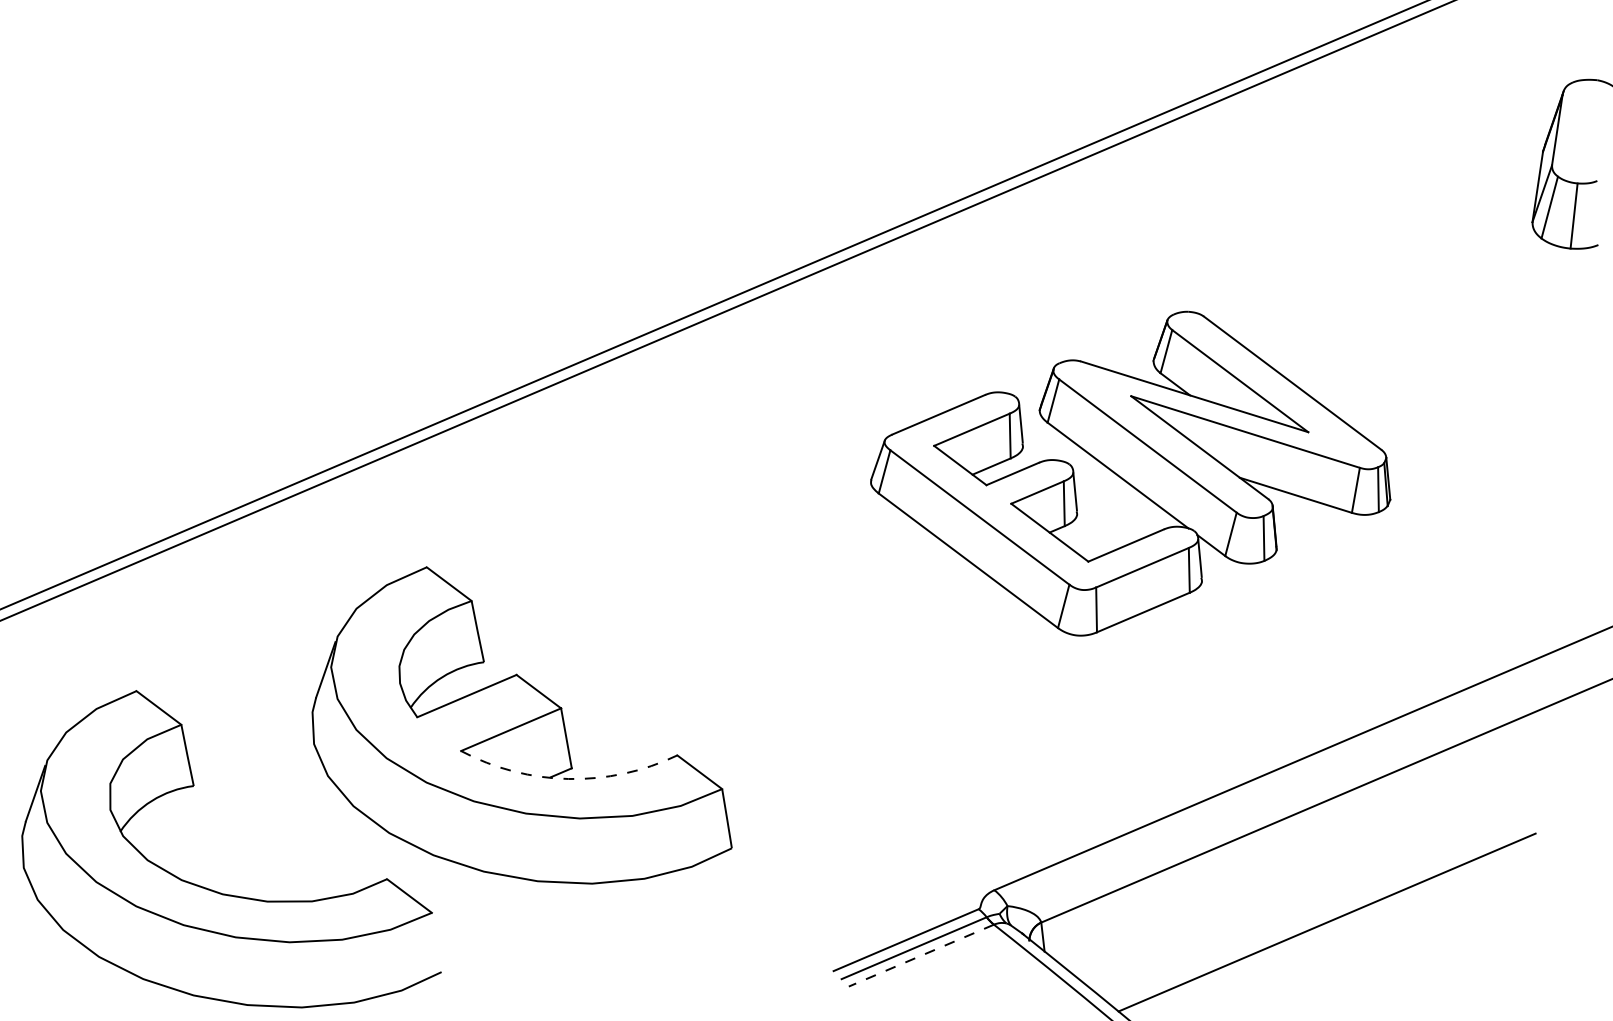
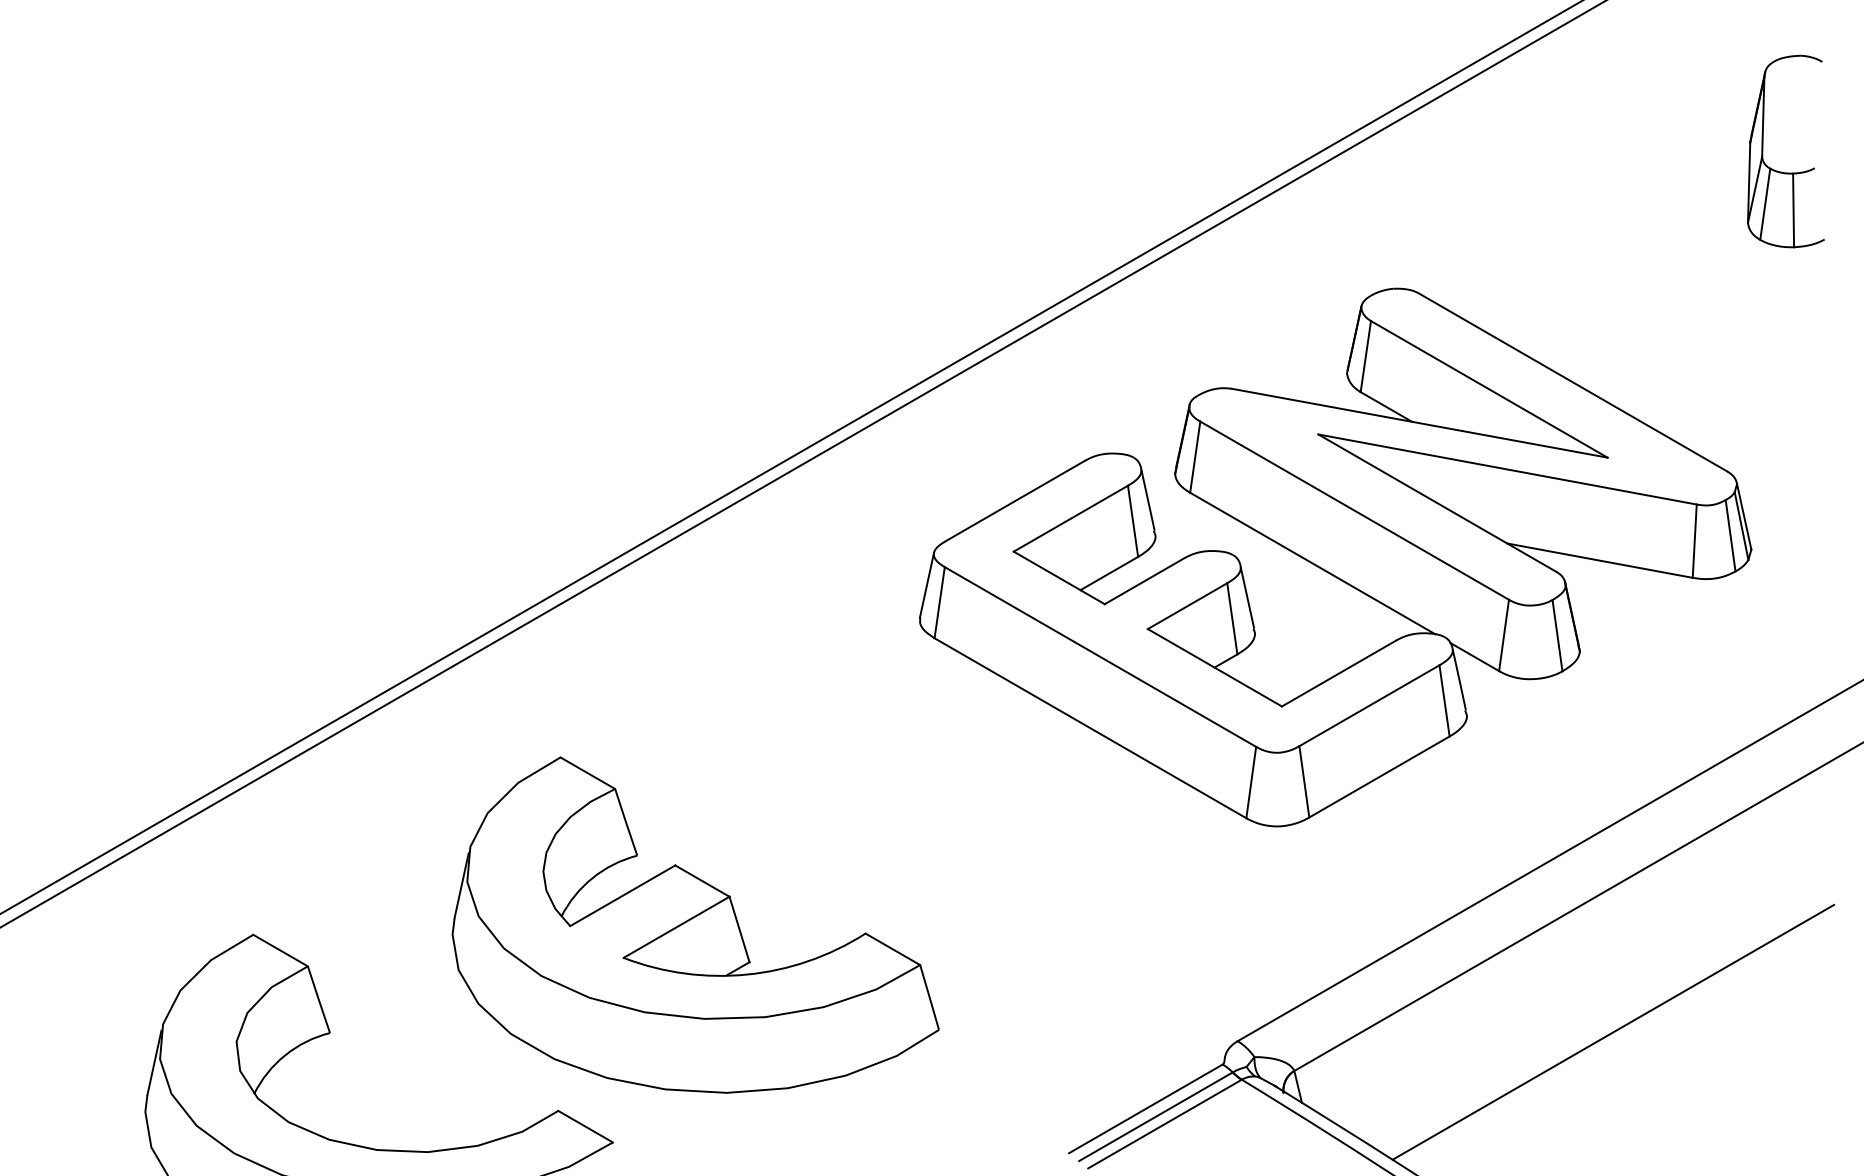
part: (1132, 473) -> (1335, 557), size x1.43
arc: (568, 778) -> (747, 974), dashed -> solid
line: (921, 956) -> (1165, 1124), dashed -> solid

